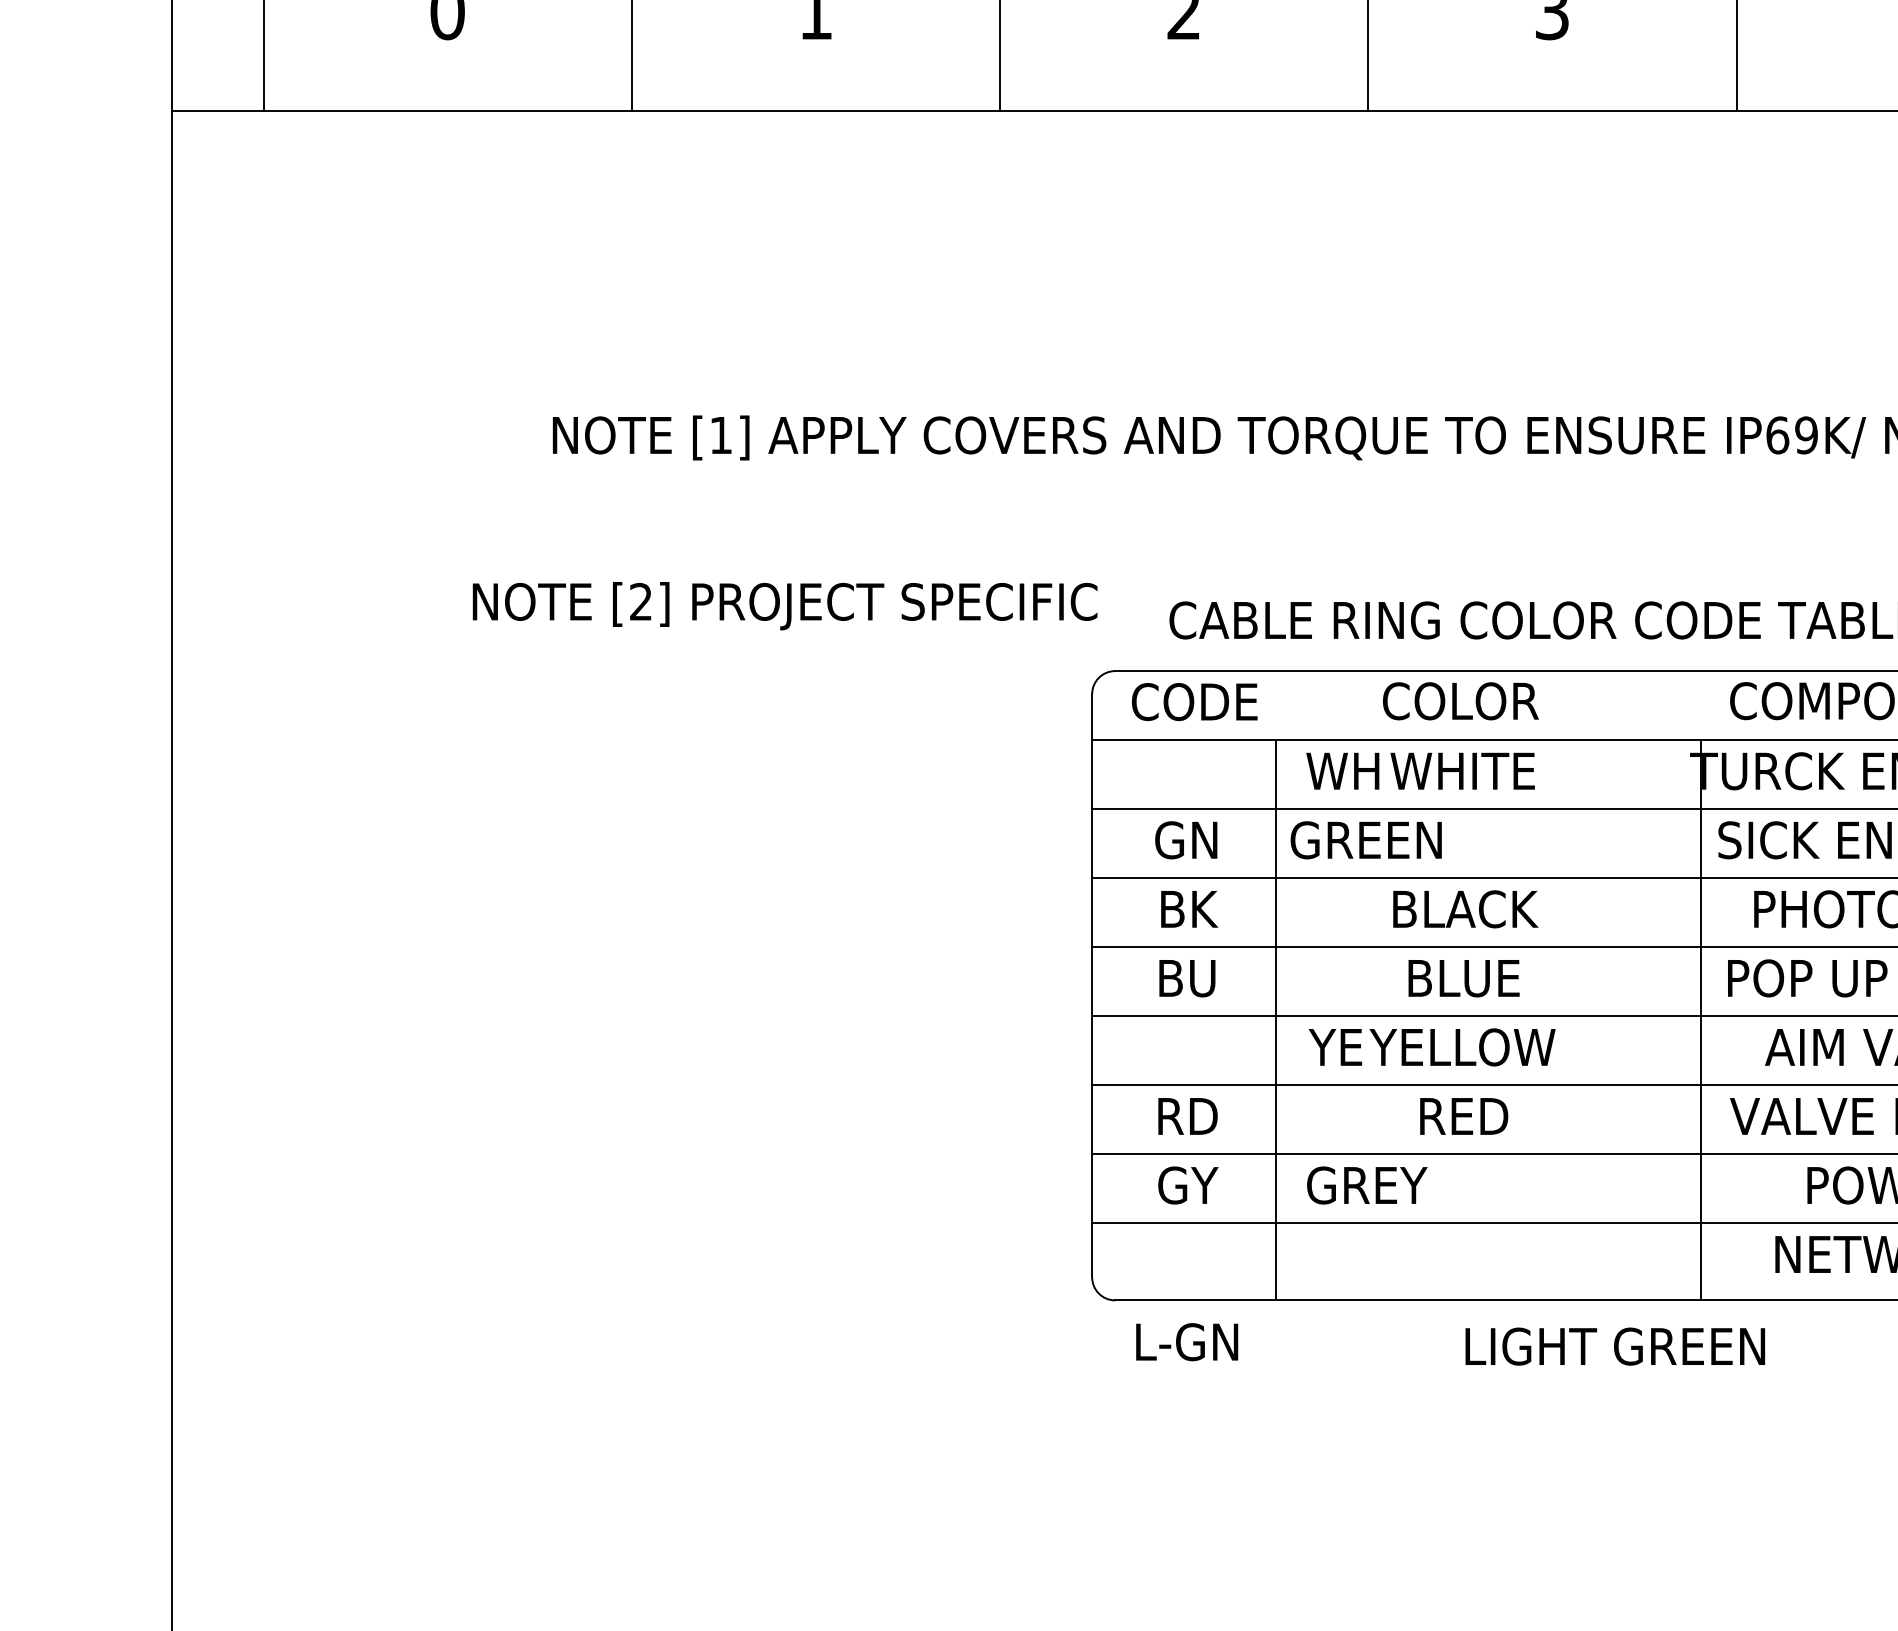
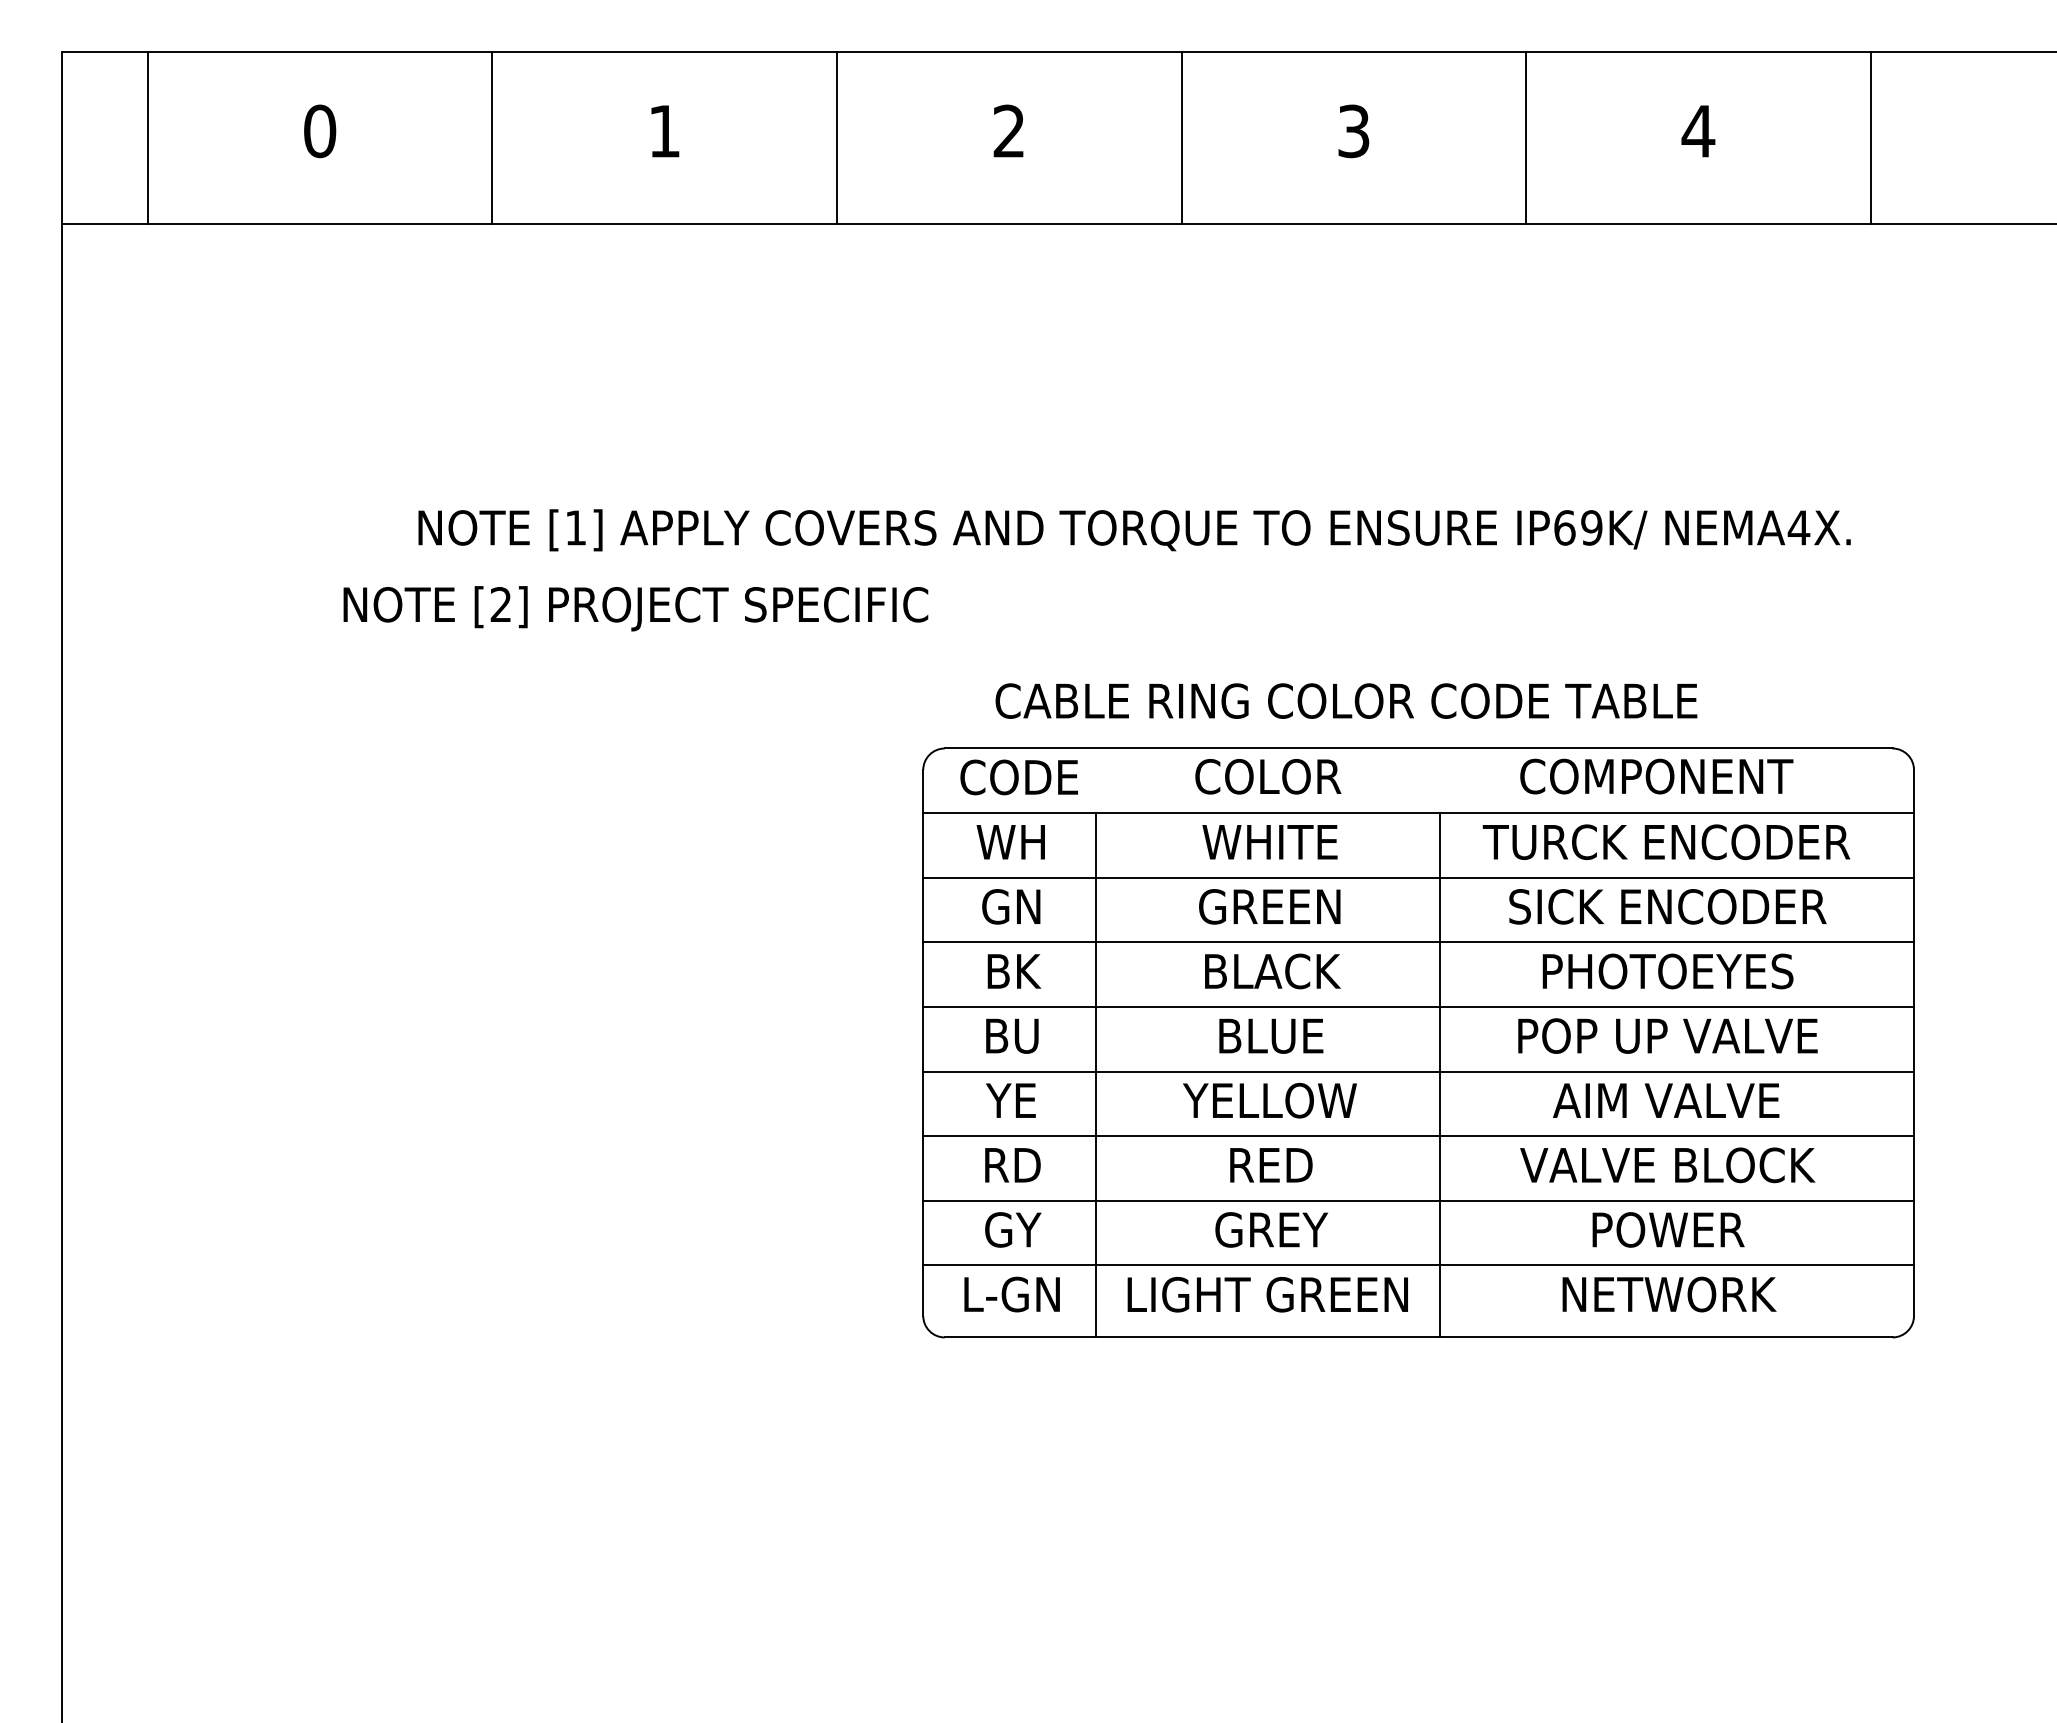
text: (784, 605) -> (635, 608), moved
text: (1342, 771) -> (1010, 842), moved
text: (1365, 839) -> (1269, 906), moved
line: (1701, 1020) -> (1440, 1075), moved
text: (1334, 1047) -> (1010, 1100), moved
text: (1367, 1185) -> (1271, 1229), moved
text: (1186, 1342) -> (1011, 1294), moved
text: (1614, 1346) -> (1267, 1294), moved

